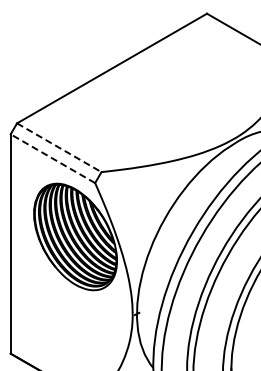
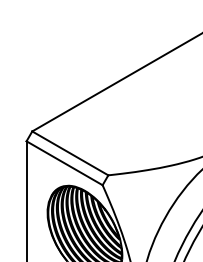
line: (59, 147) -> (70, 153), dashed -> solid
line: (52, 158) -> (64, 163), dashed -> solid

